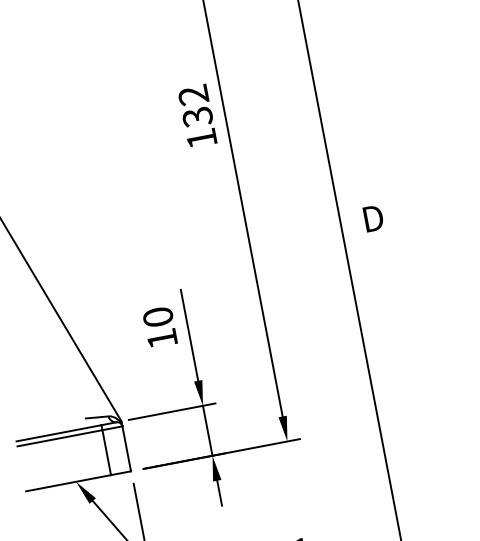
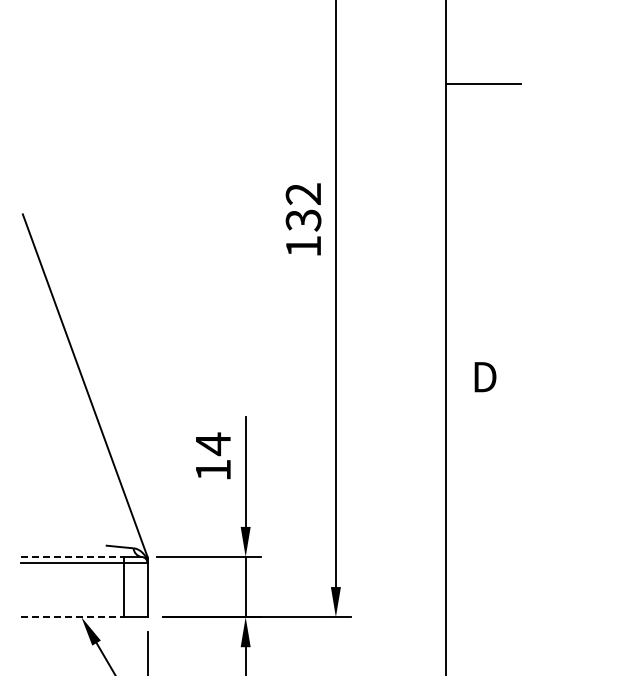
text: (158, 317) -> (213, 444), 10 -> 14
line: (59, 432) -> (72, 556), solid -> dashed
line: (68, 483) -> (72, 617), solid -> dashed

